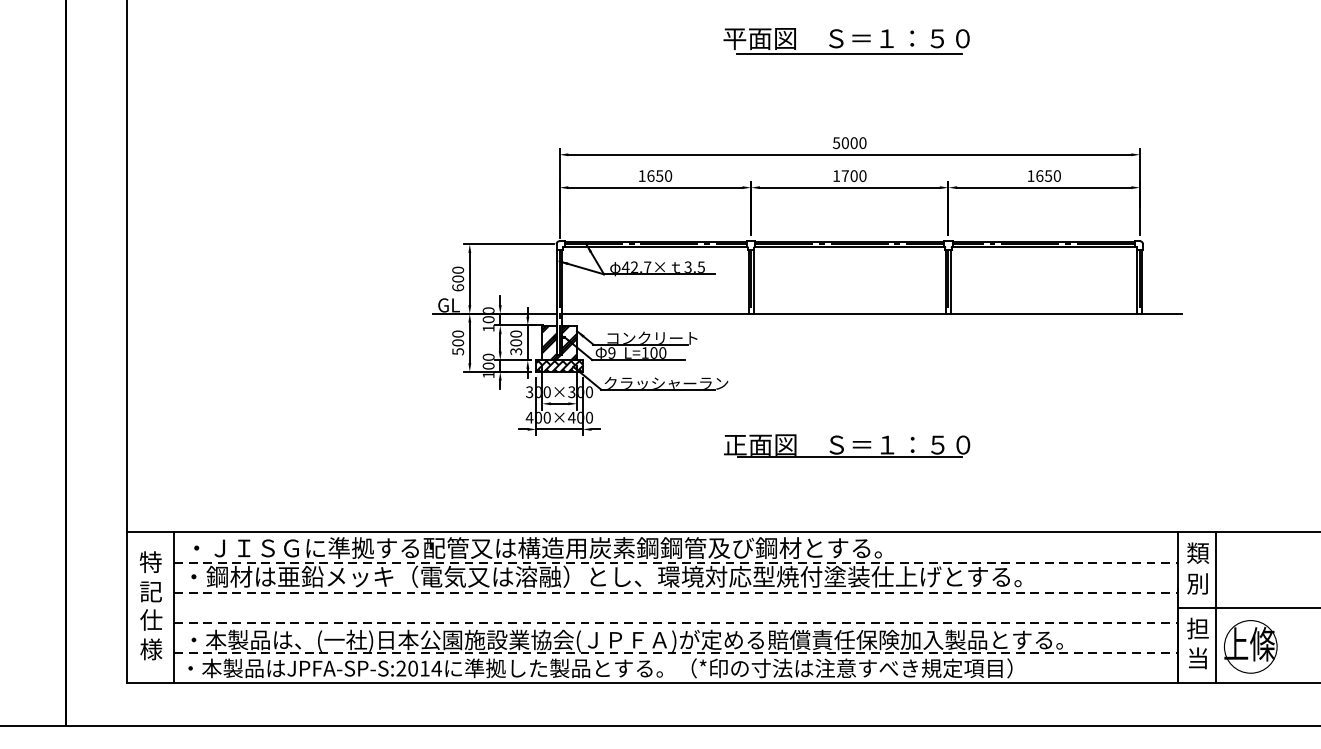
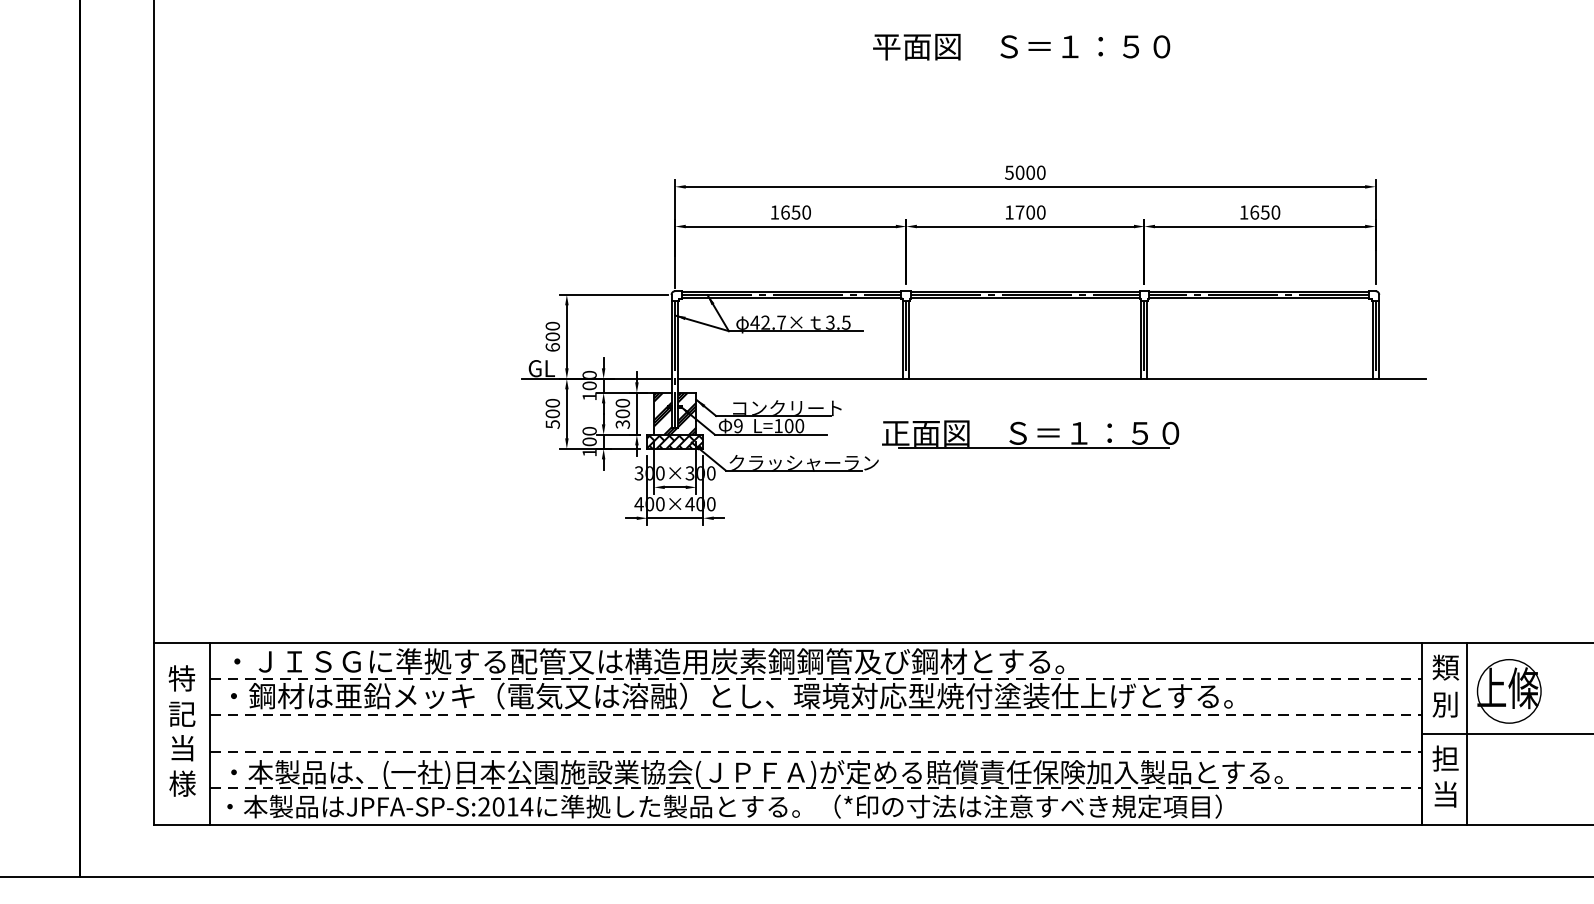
line: (849, 53) -> (1025, 64), removed
part: (847, 445) -> (1031, 433), moved
text: (151, 619) -> (182, 747), 仕 -> 当
text: (1250, 646) -> (1508, 690), moved

